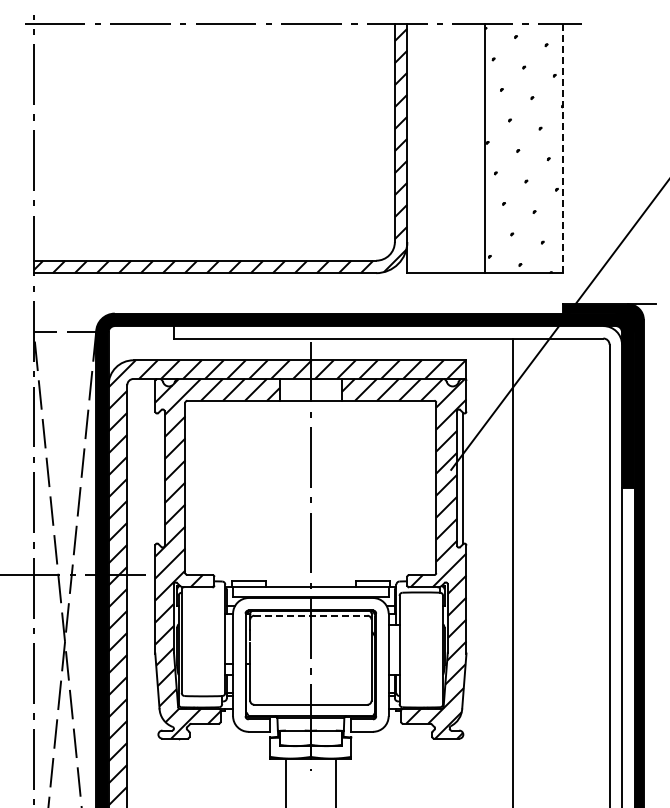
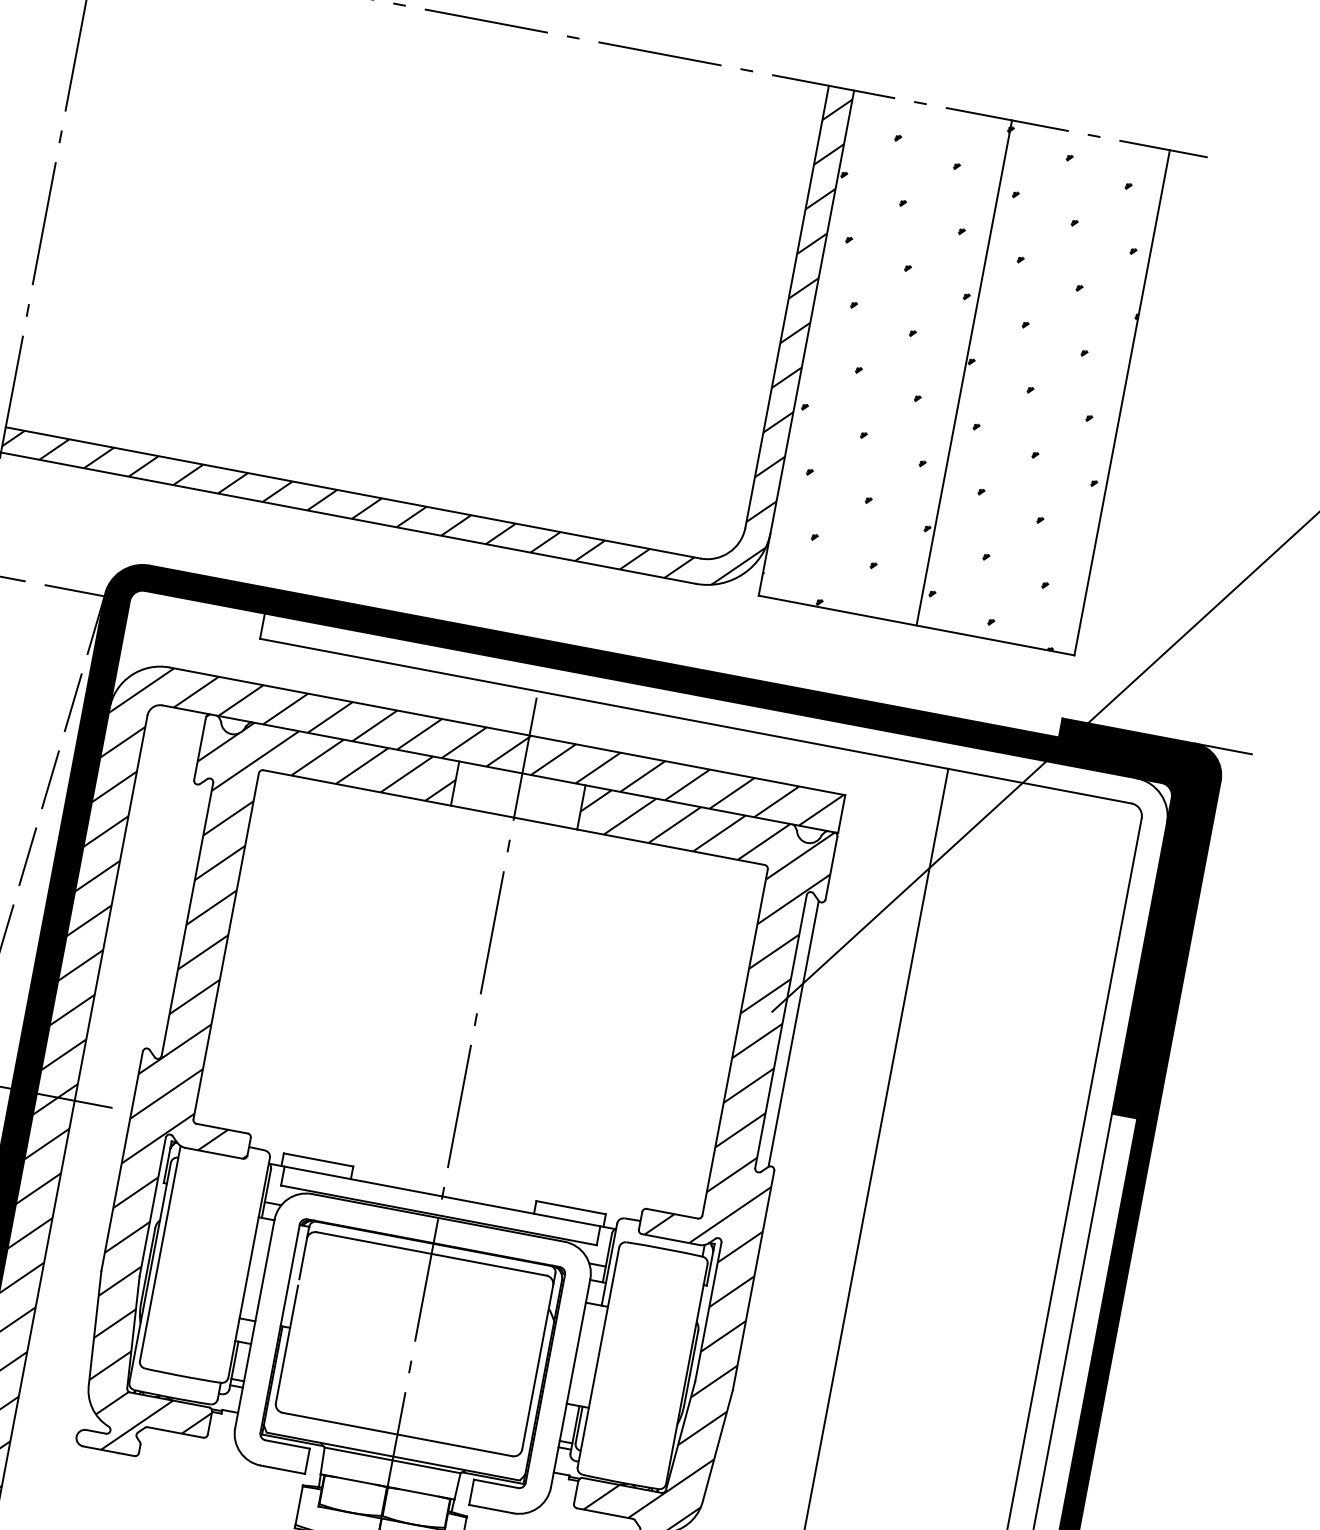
hatch: (446, 149) -> (885, 359), added
line: (562, 149) -> (1120, 404), dashed -> solid
line: (310, 615) -> (430, 1253), dashed -> solid

